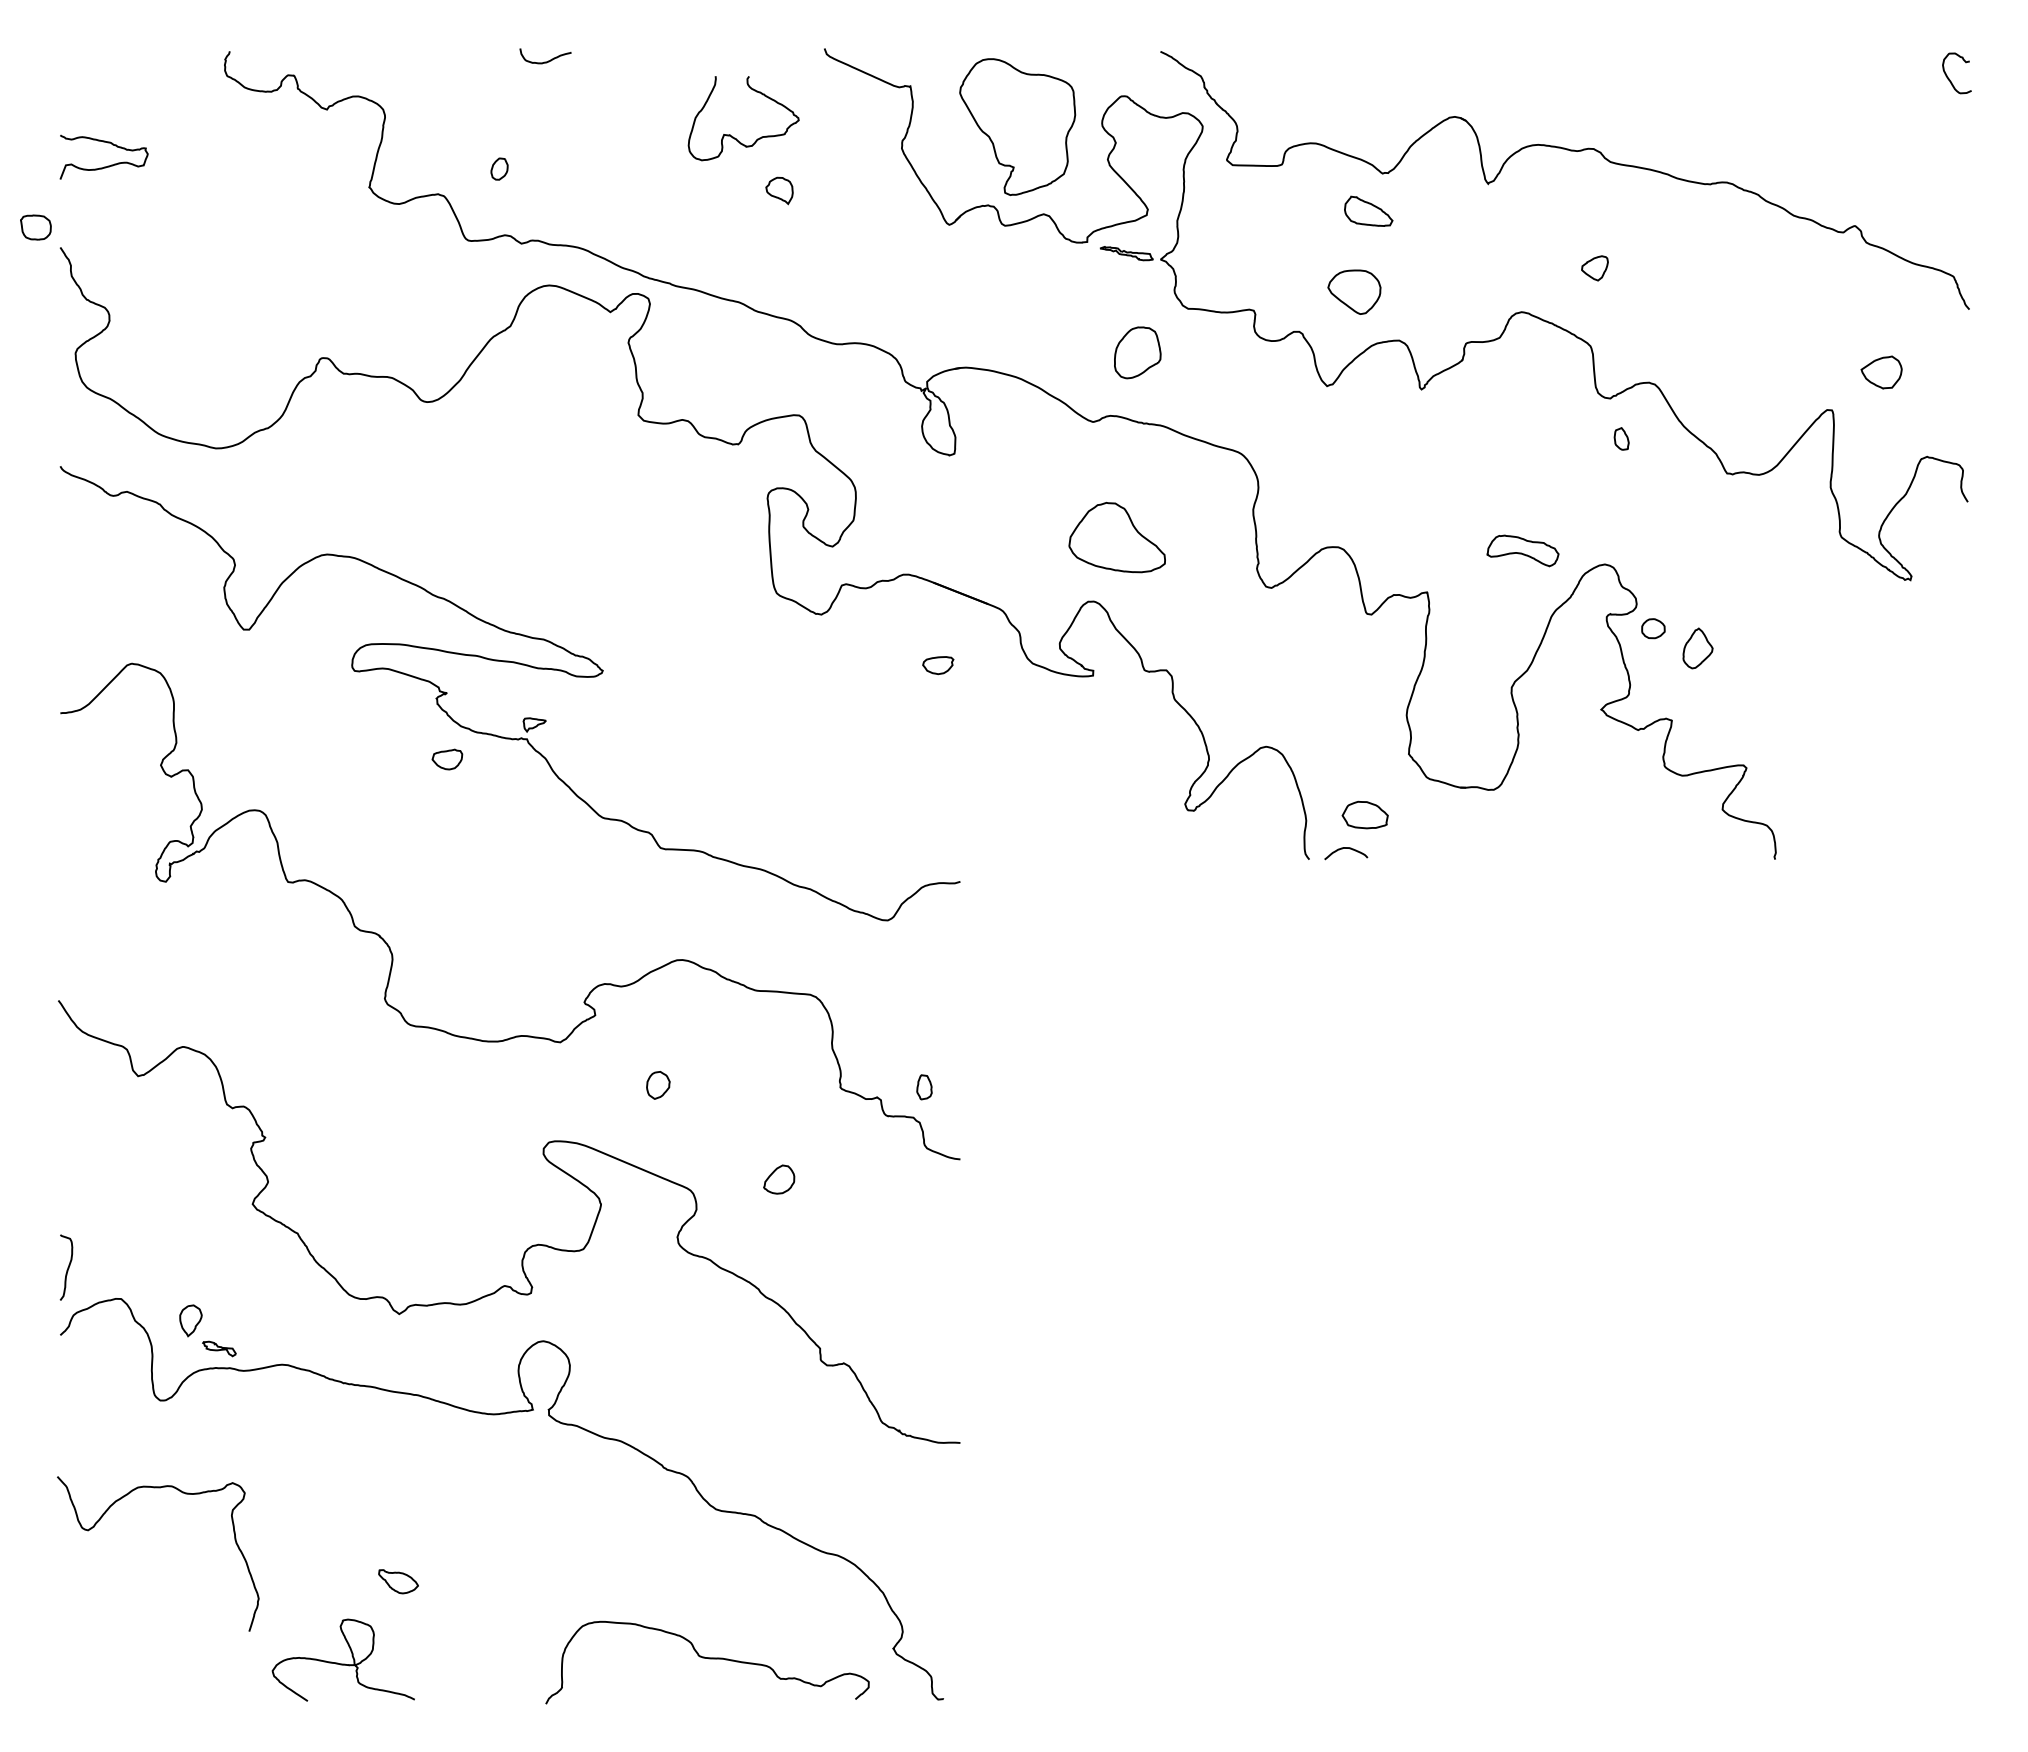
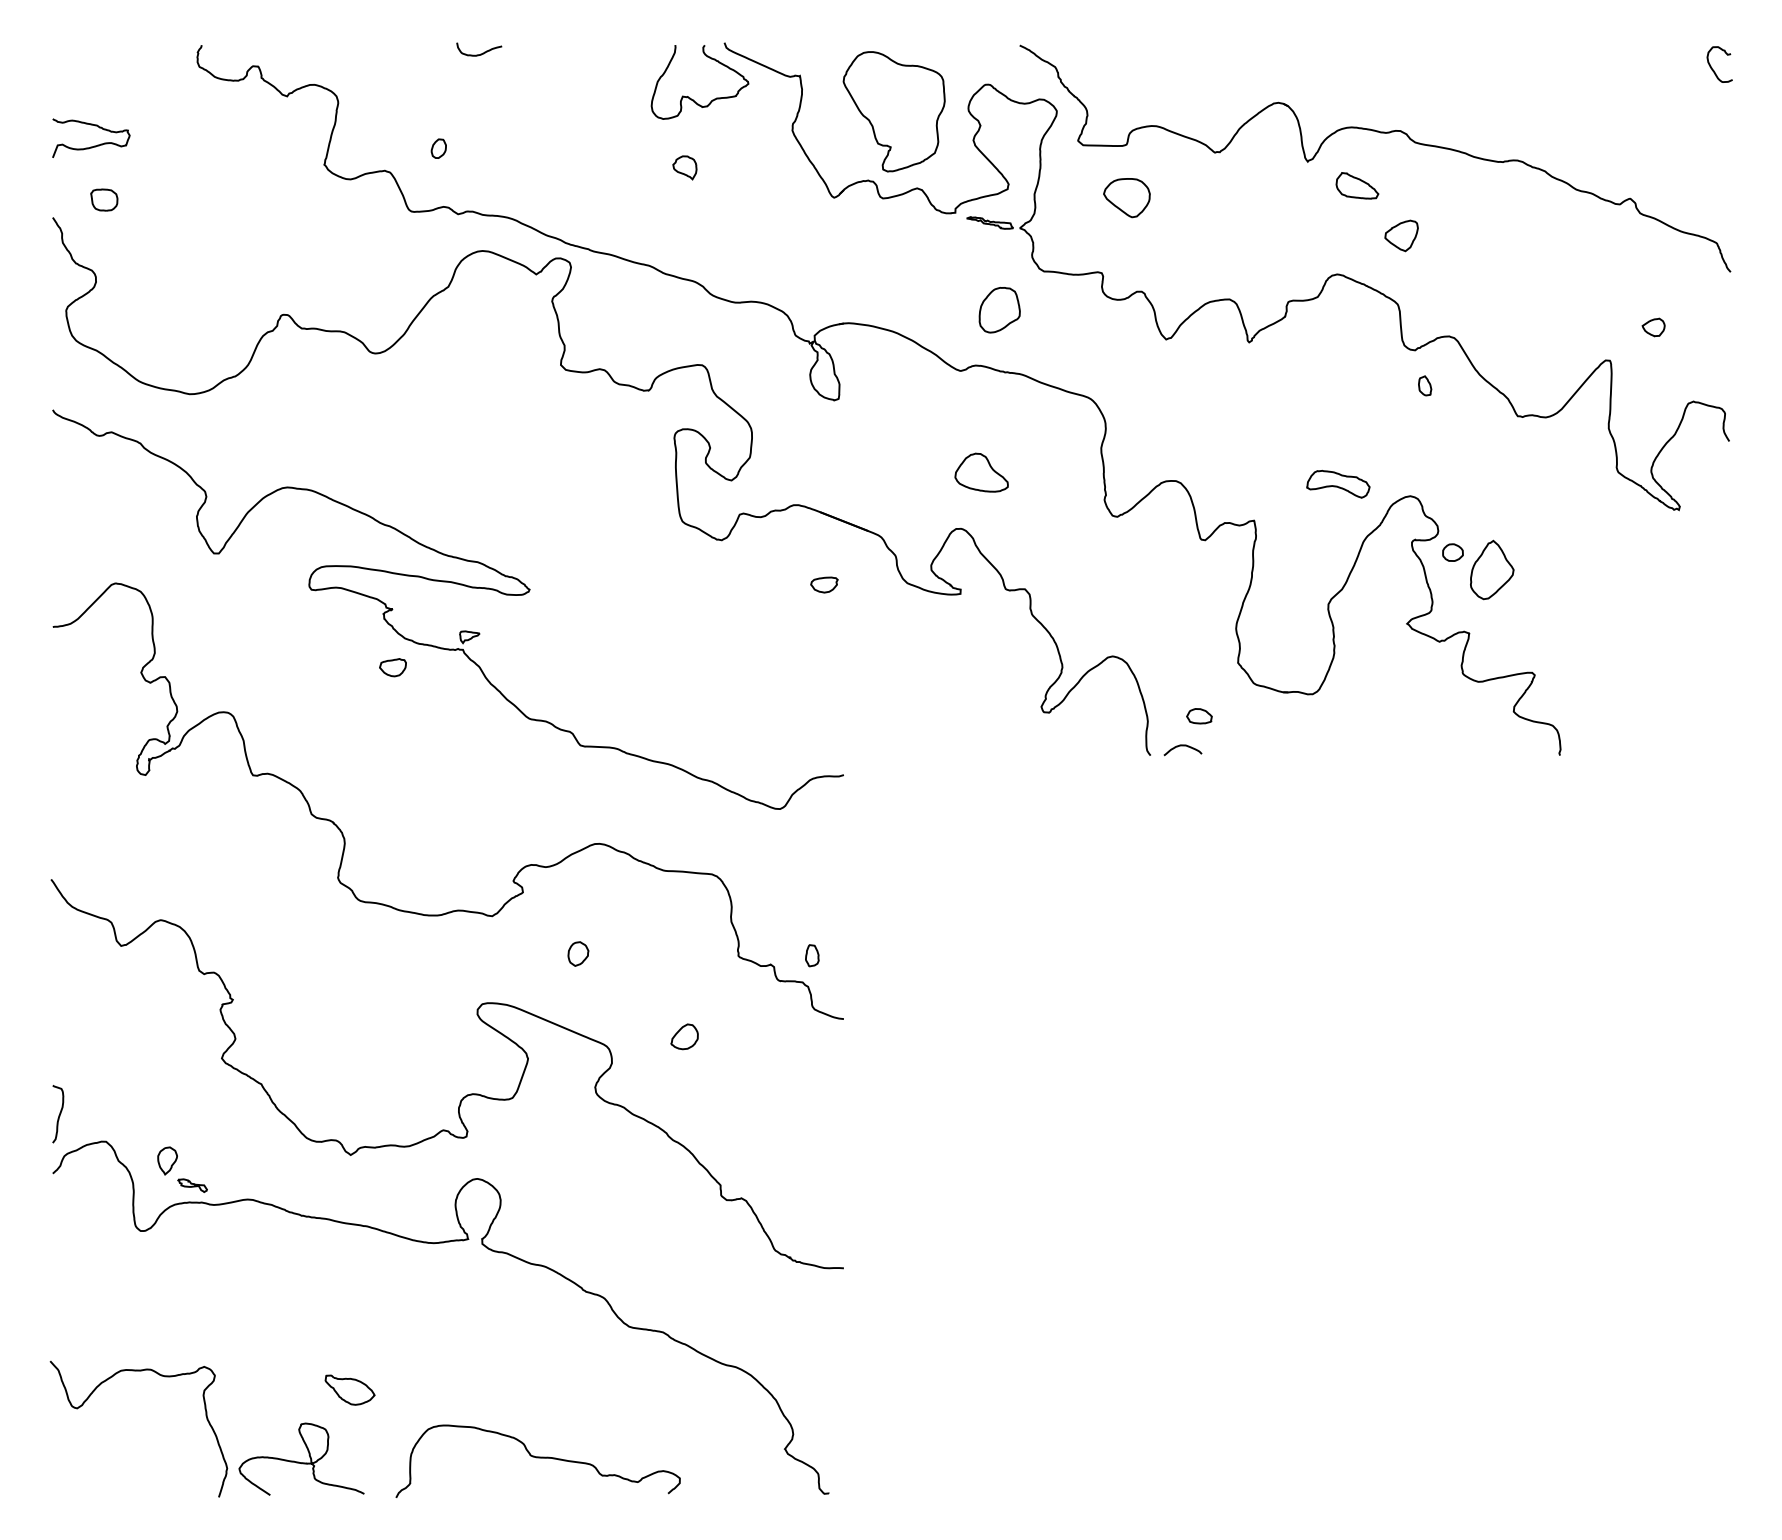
curve: (733, 136) -> (691, 98), moved
part: (1368, 210) -> (1357, 185), moved
part: (35, 227) -> (103, 200), moved
part: (1594, 268) -> (1401, 236), size x1.43
part: (1354, 291) -> (1126, 197), moved
part: (1881, 372) -> (1653, 327), size x0.62
part: (1116, 537) -> (981, 472), size x0.62
part: (1697, 648) -> (1491, 570), size x1.67
part: (1364, 814) -> (1199, 715), size x0.62
curve: (182, 1493) -> (160, 1376), moved
part: (398, 1581) -> (350, 1390), size x1.43
curve: (708, 1659) -> (539, 1458), moved

